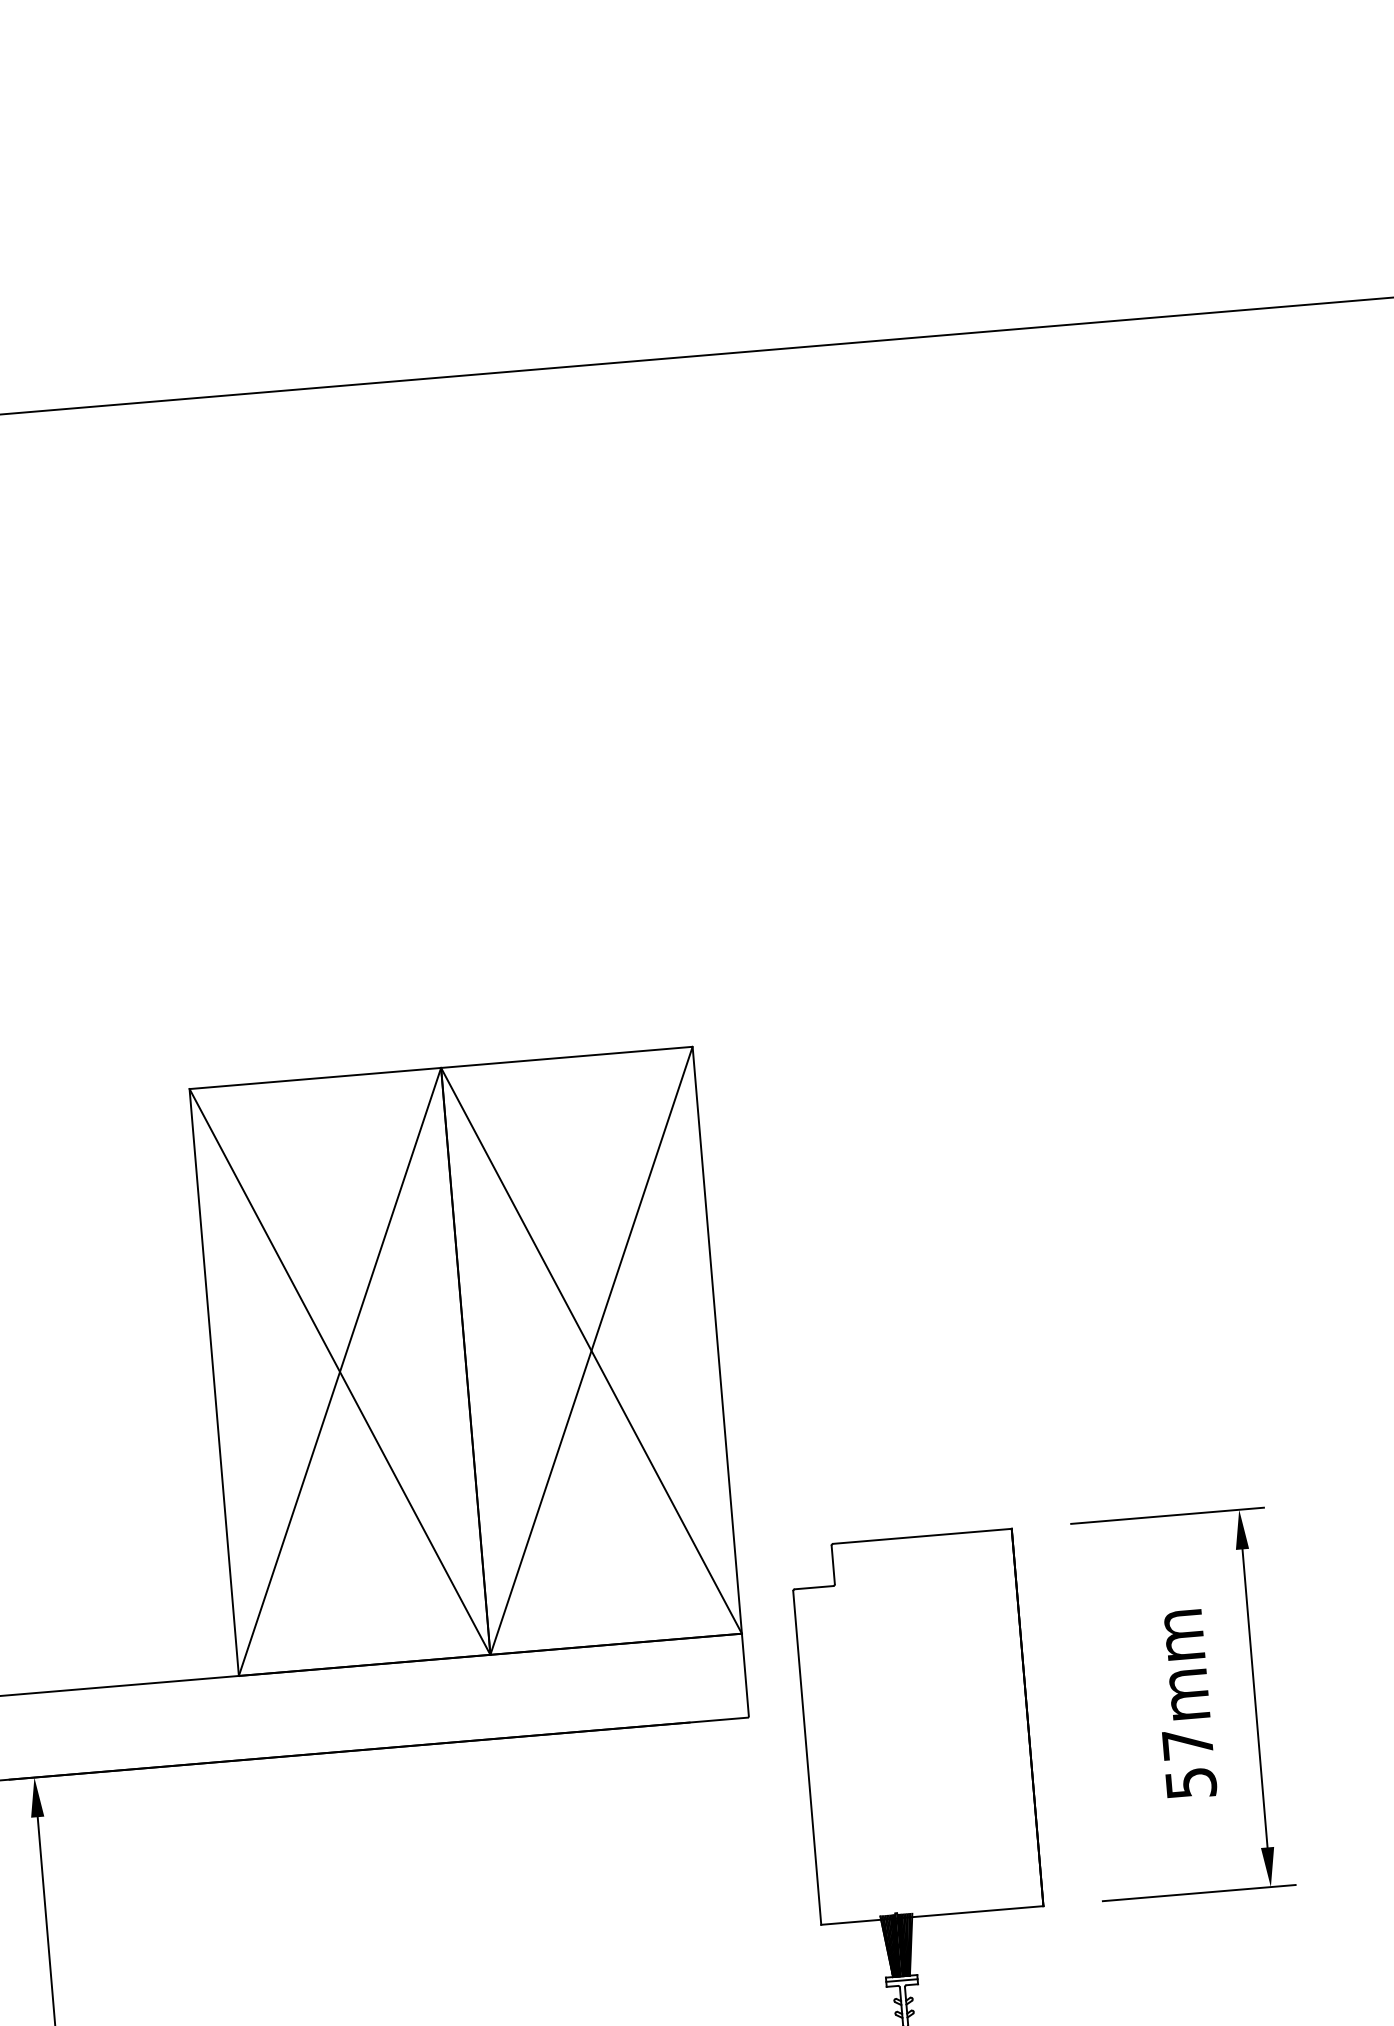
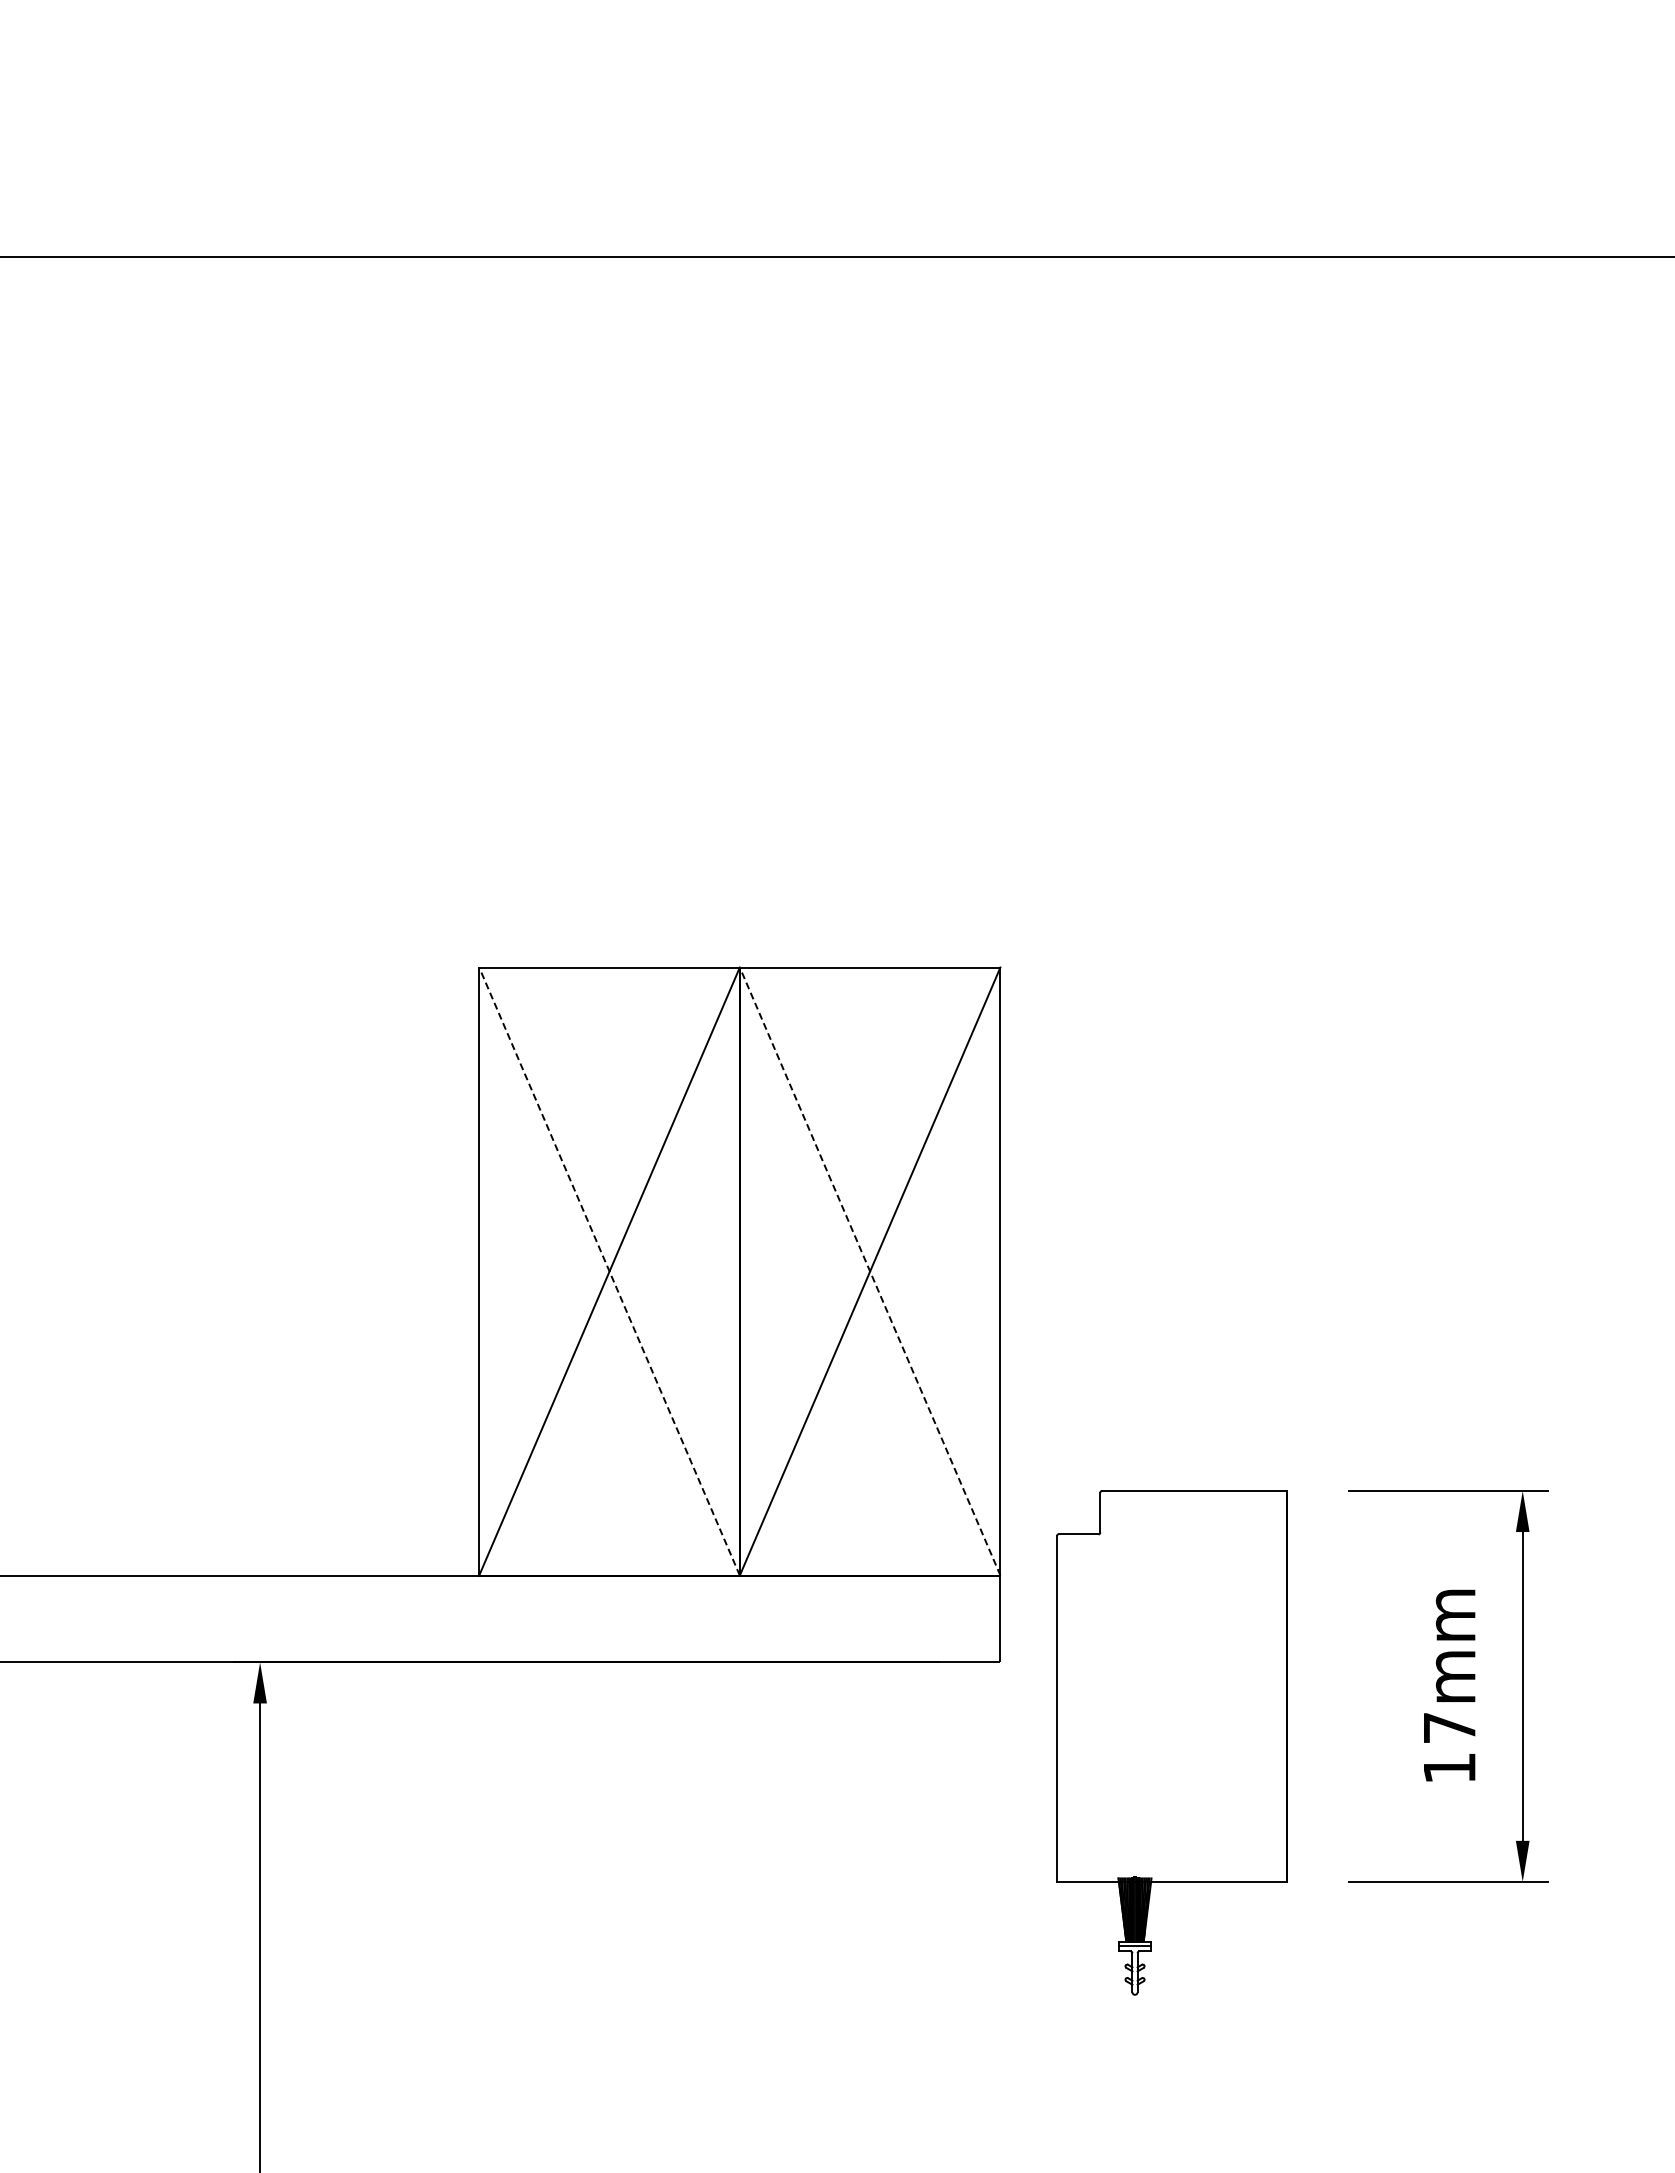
line: (591, 1350) -> (870, 1271), solid -> dashed
line: (339, 1371) -> (609, 1271), solid -> dashed
text: (1191, 1783) -> (1450, 1768), 57mm -> 17mm

